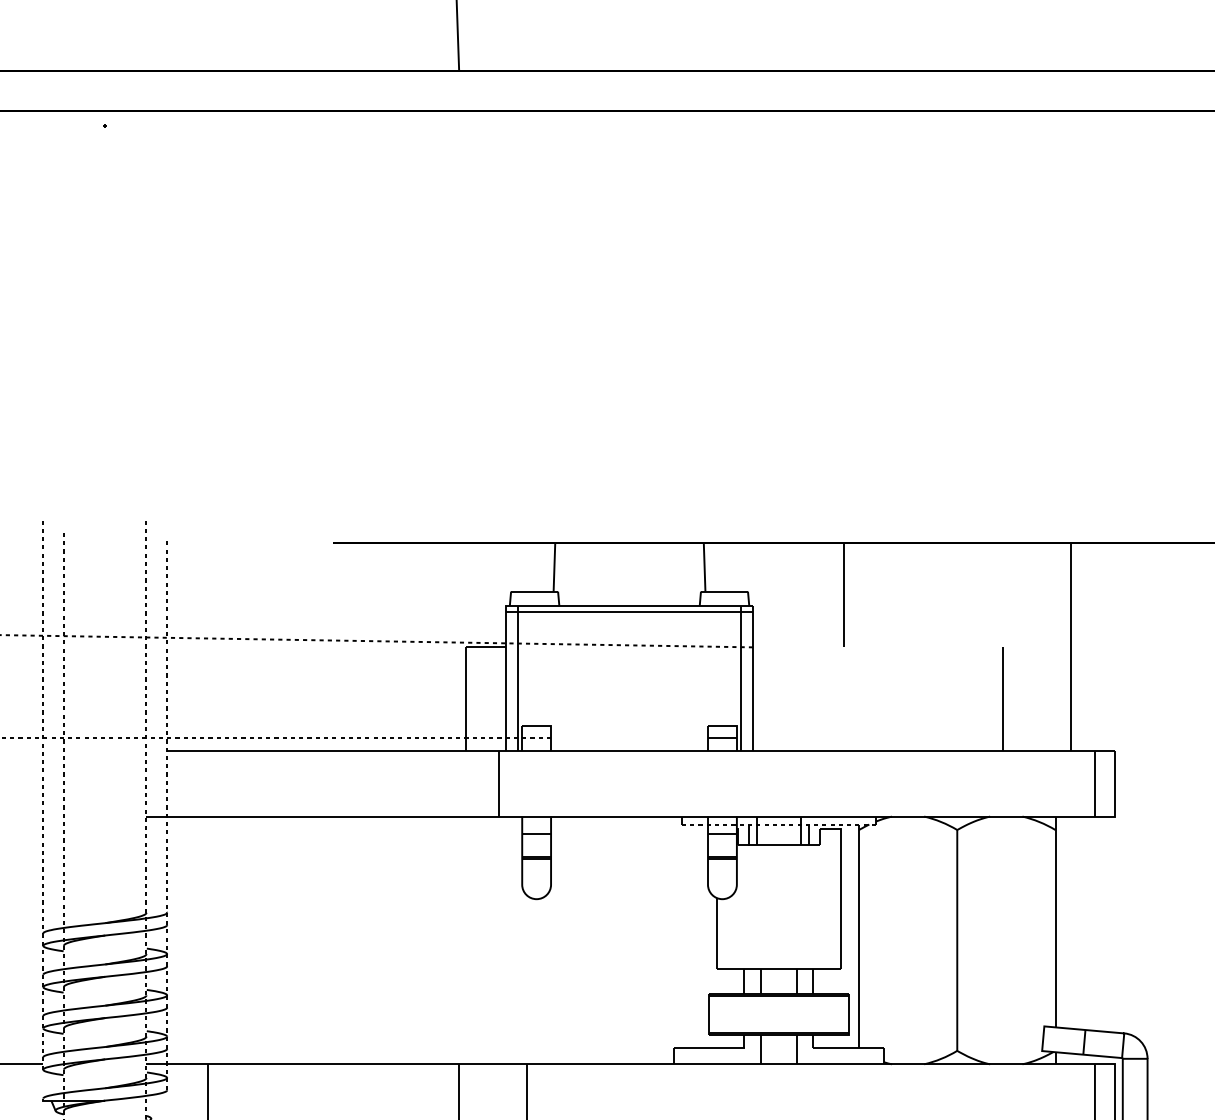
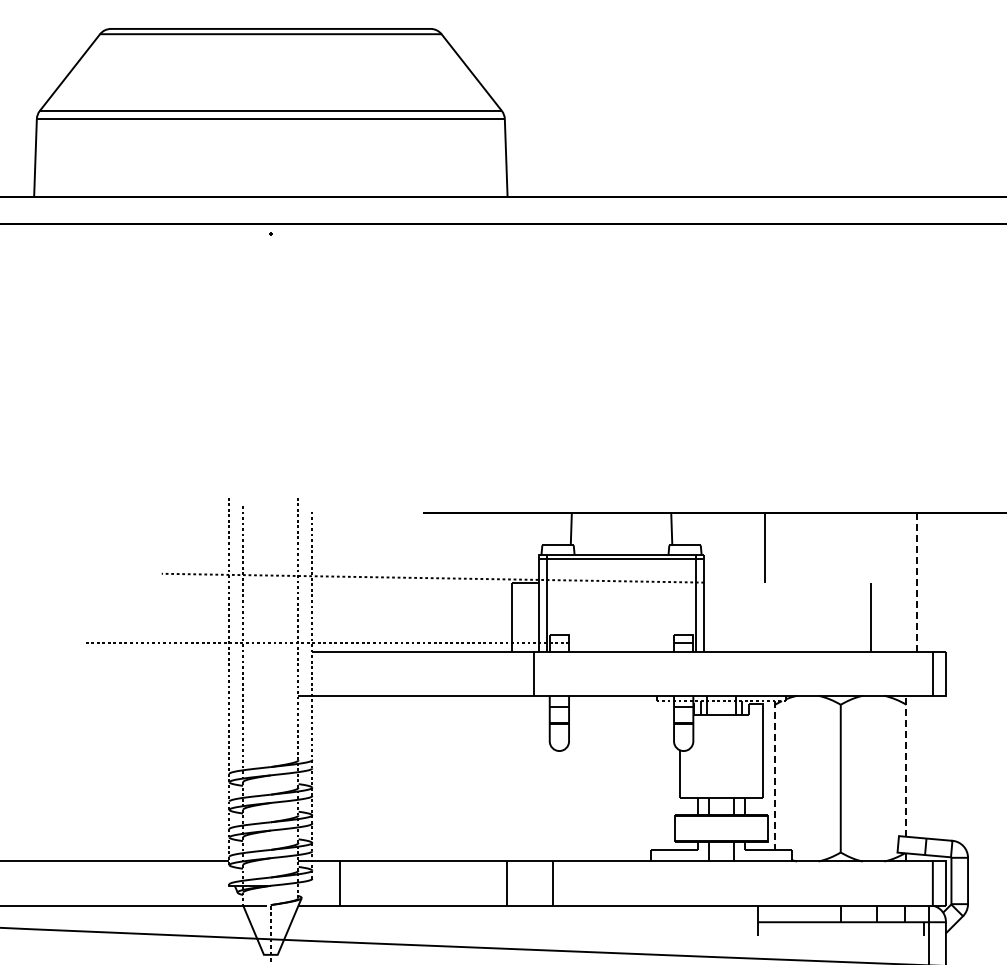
line: (1070, 647) -> (916, 582), solid -> dashed
line: (1055, 920) -> (906, 765), solid -> dashed
line: (859, 935) -> (775, 775), solid -> dashed

